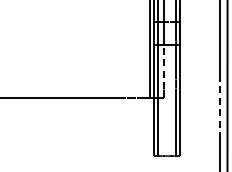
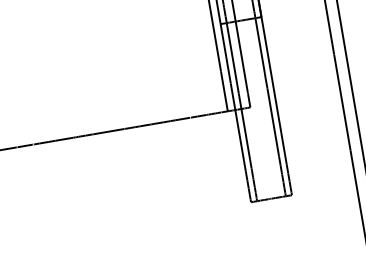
line: (163, 66) -> (241, 56), dashed -> solid
line: (220, 105) -> (342, 103), dashed -> solid

